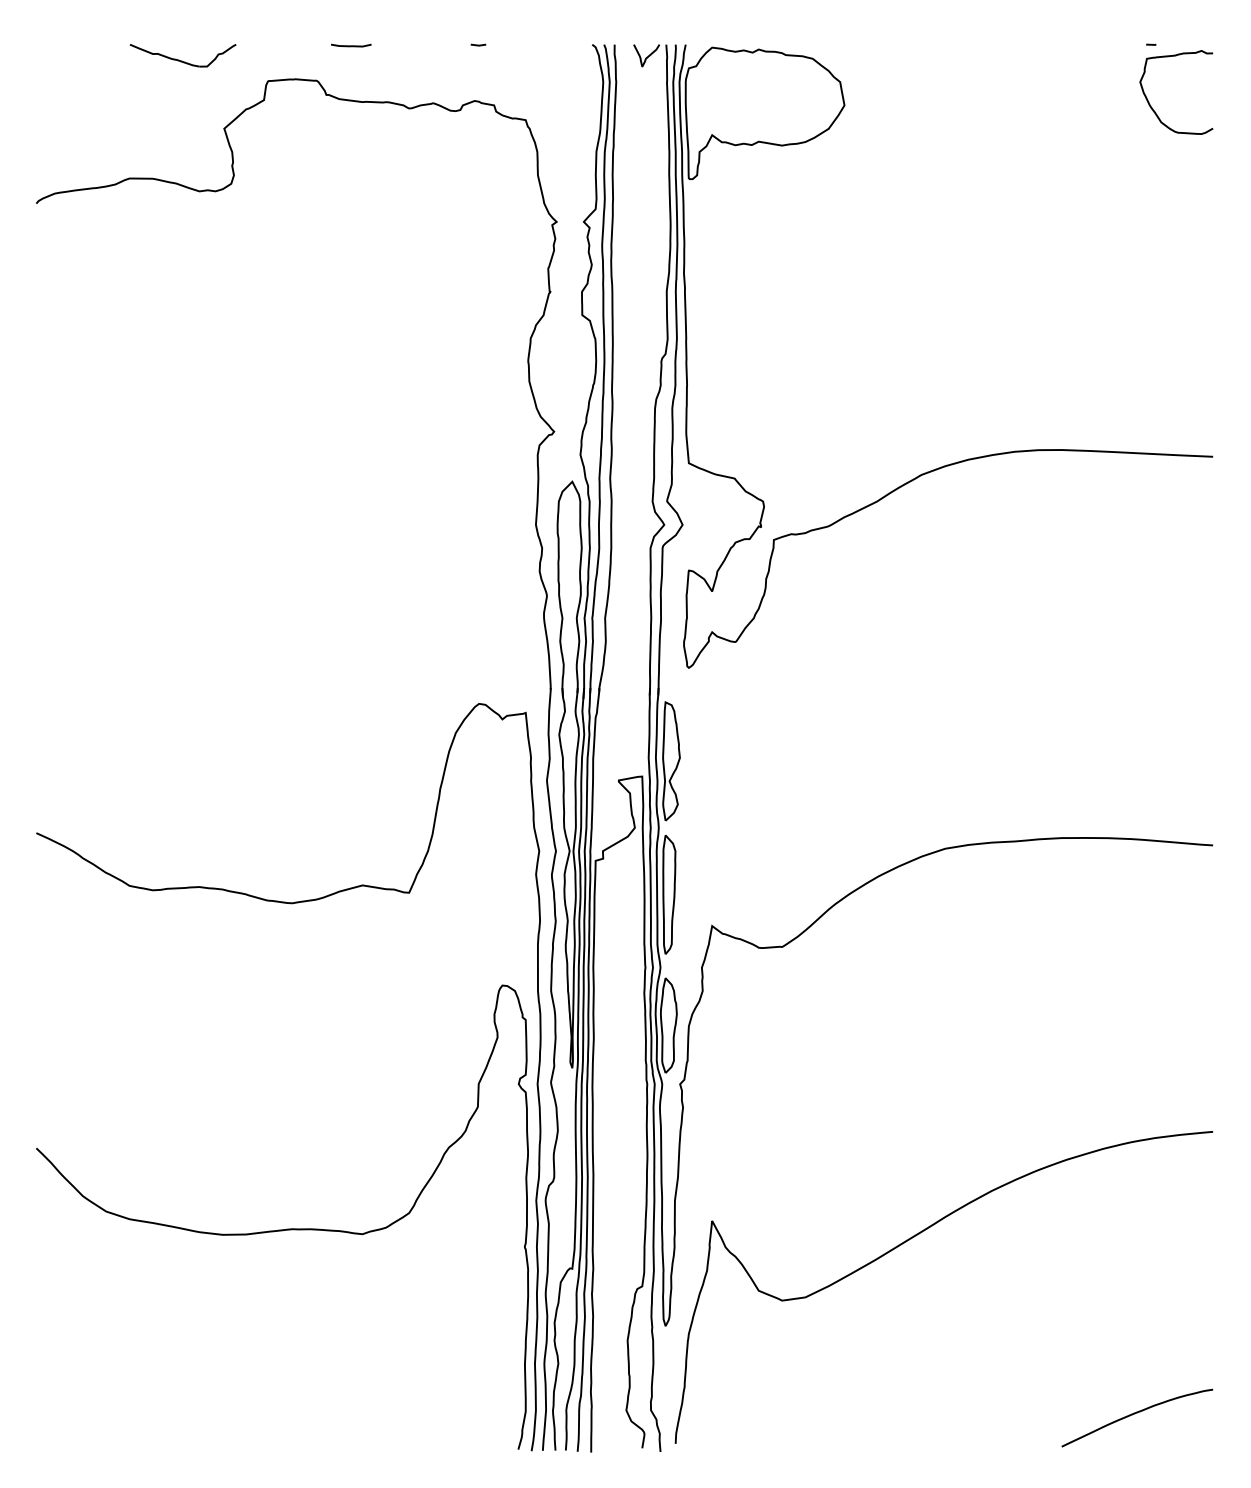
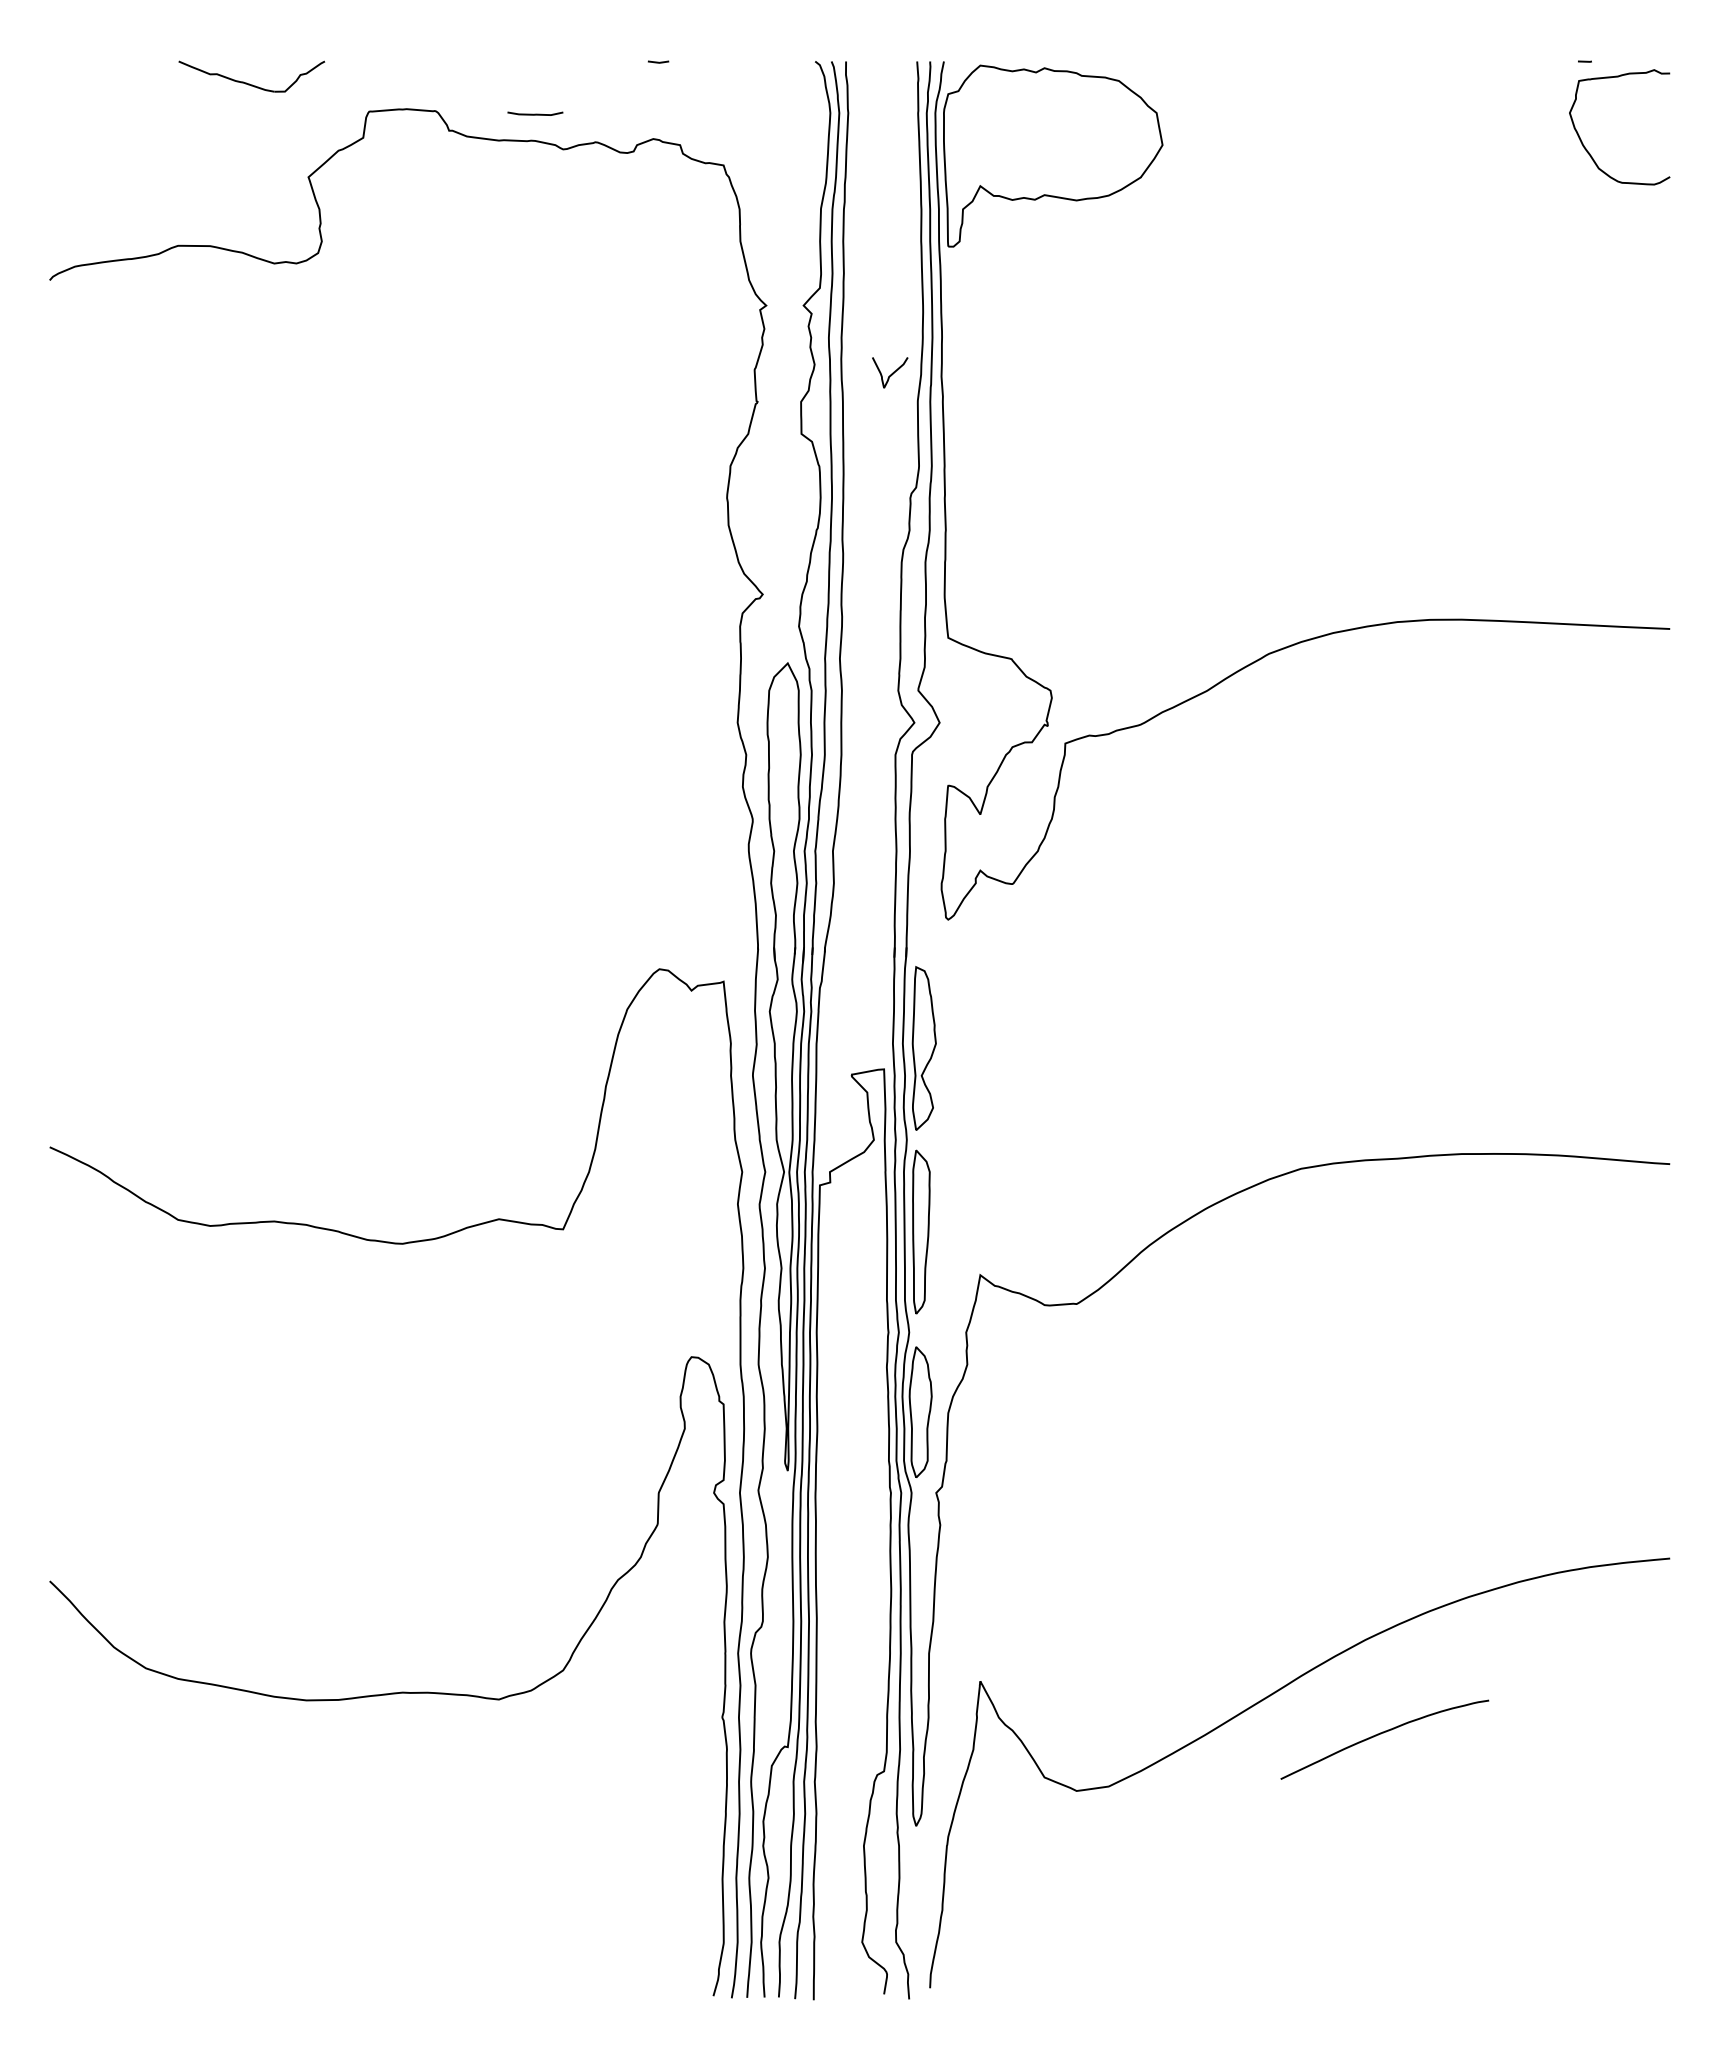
curve: (351, 45) -> (535, 113), moved
curve: (647, 56) -> (891, 373), moved
curve: (1134, 1414) -> (1381, 1734), moved

